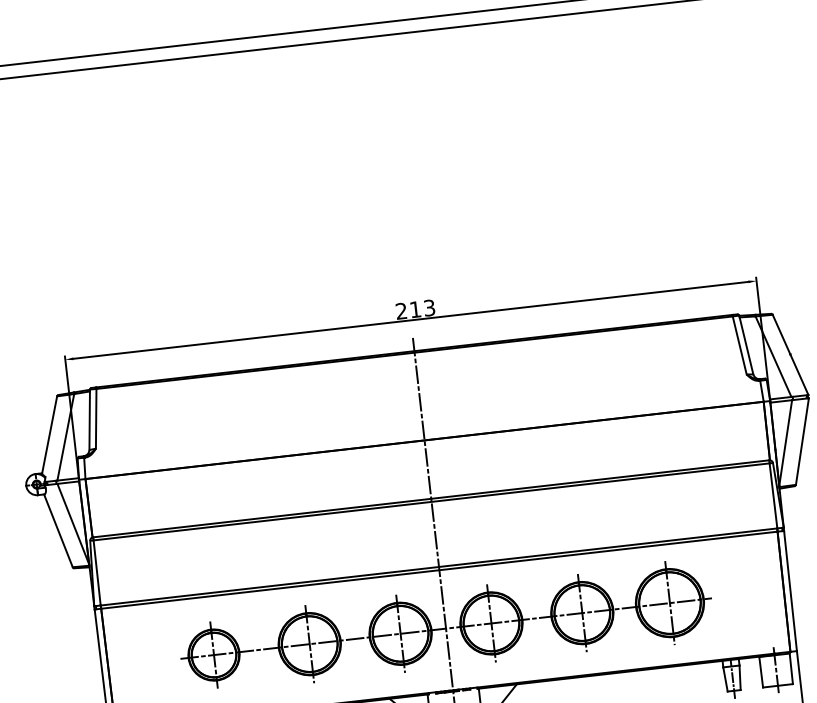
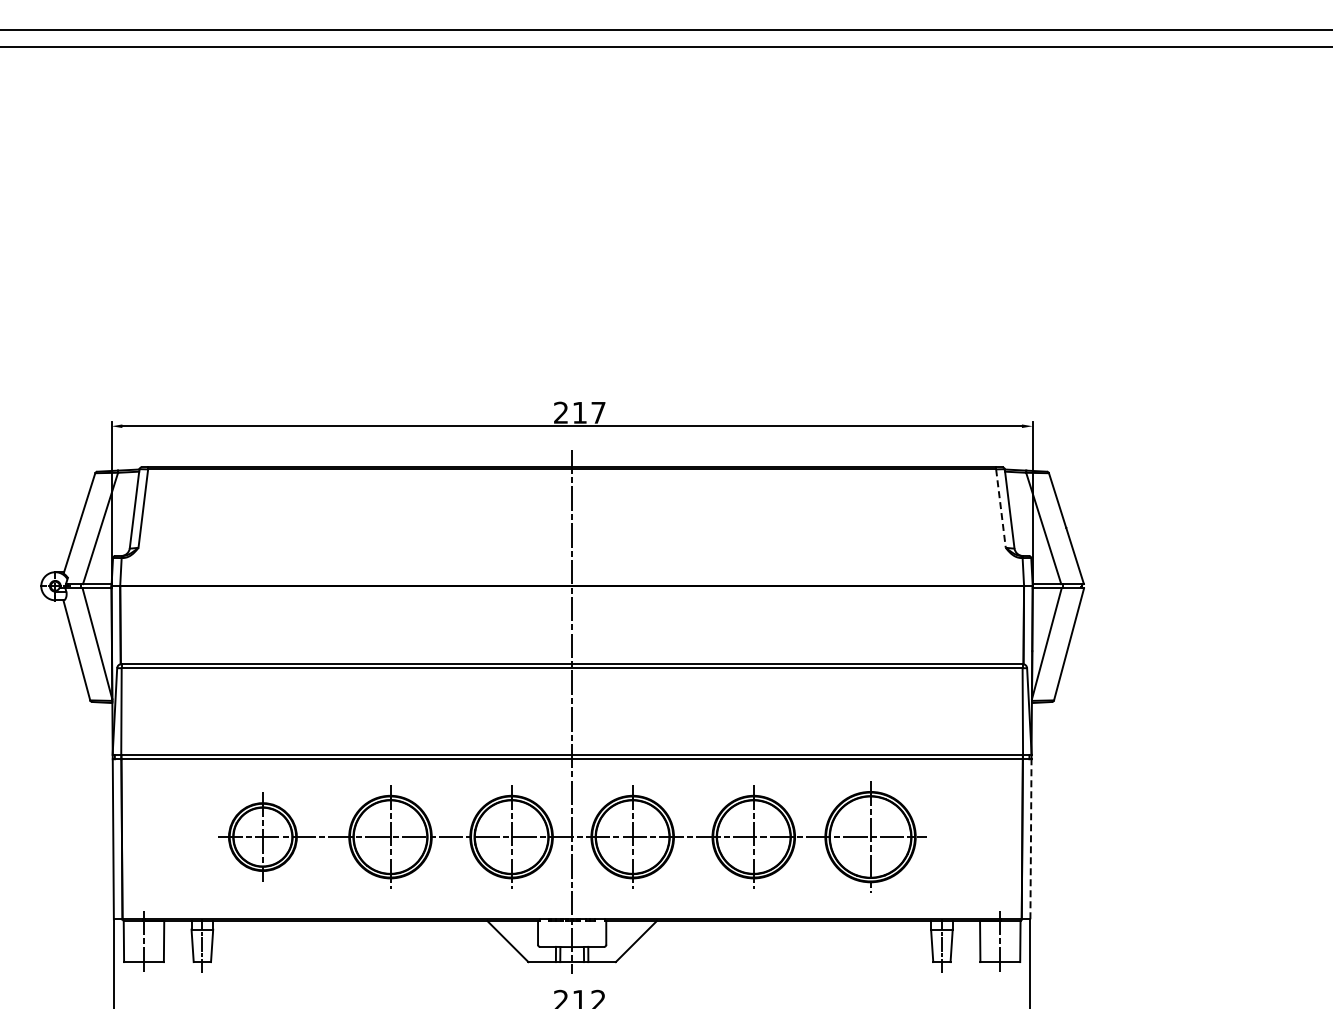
text: (429, 307) -> (598, 412), 213 -> 217
line: (739, 345) -> (1000, 508), solid -> dashed
line: (790, 590) -> (1030, 838), solid -> dashed

